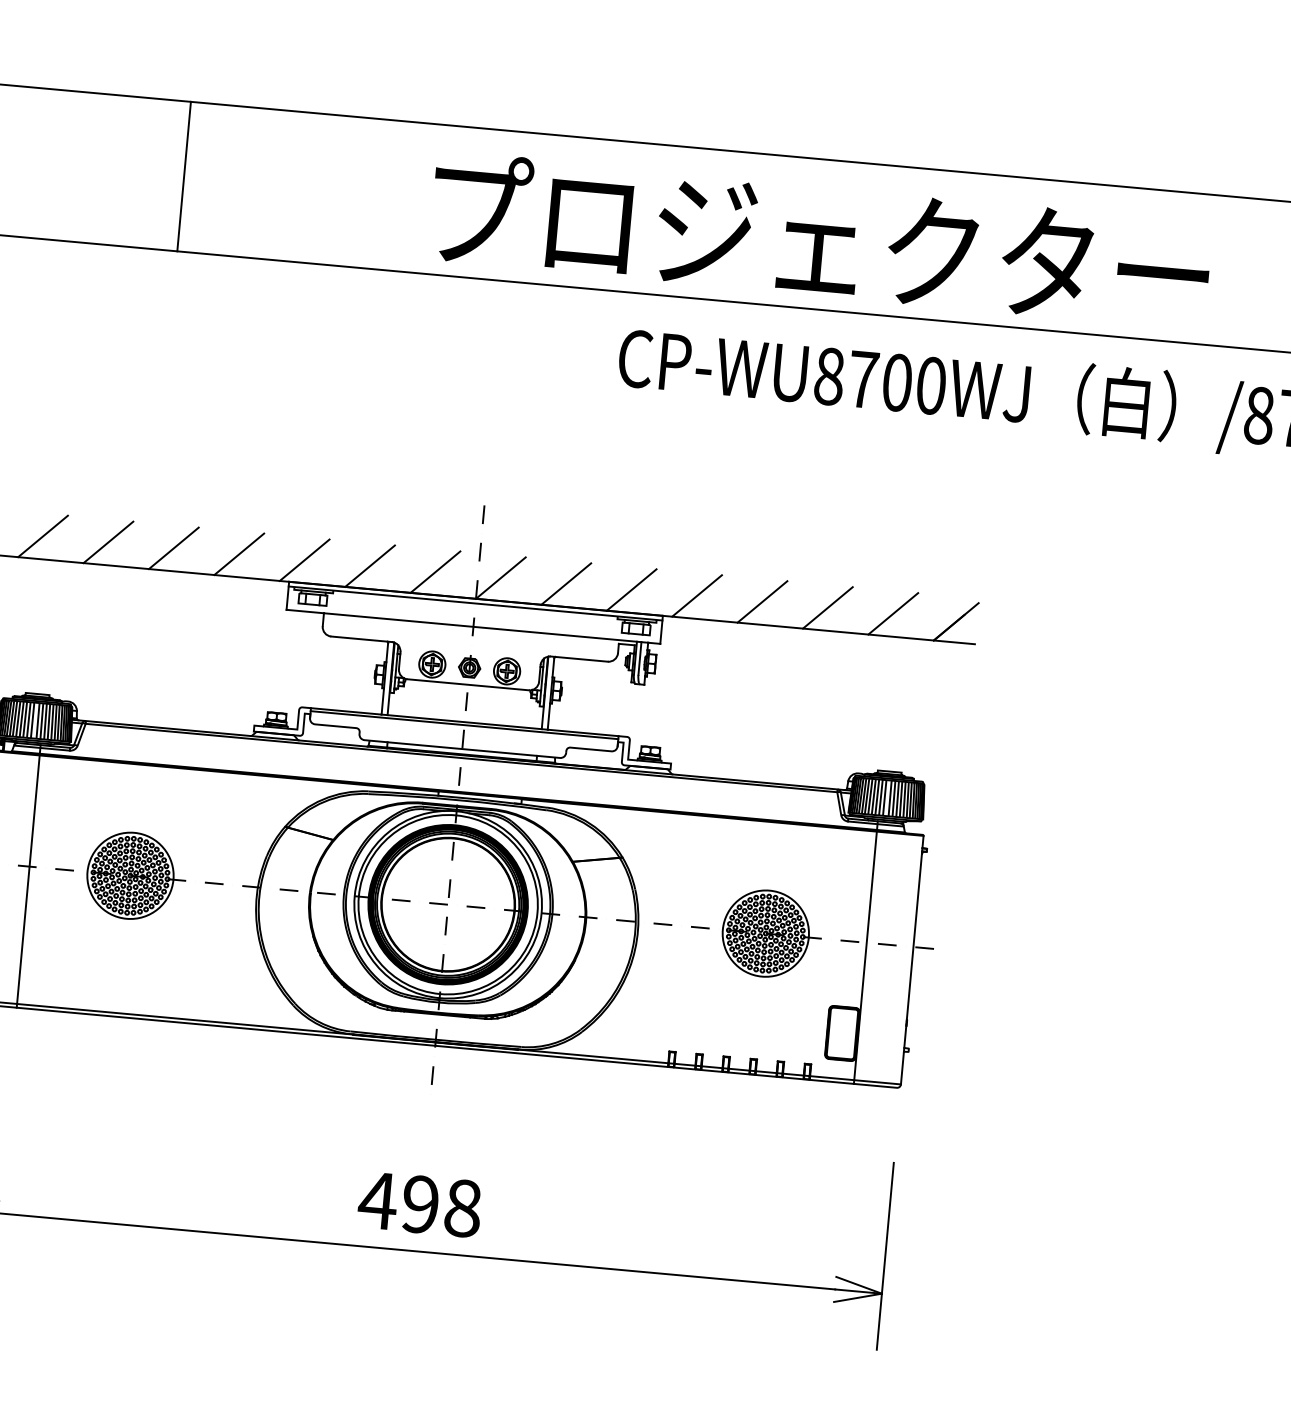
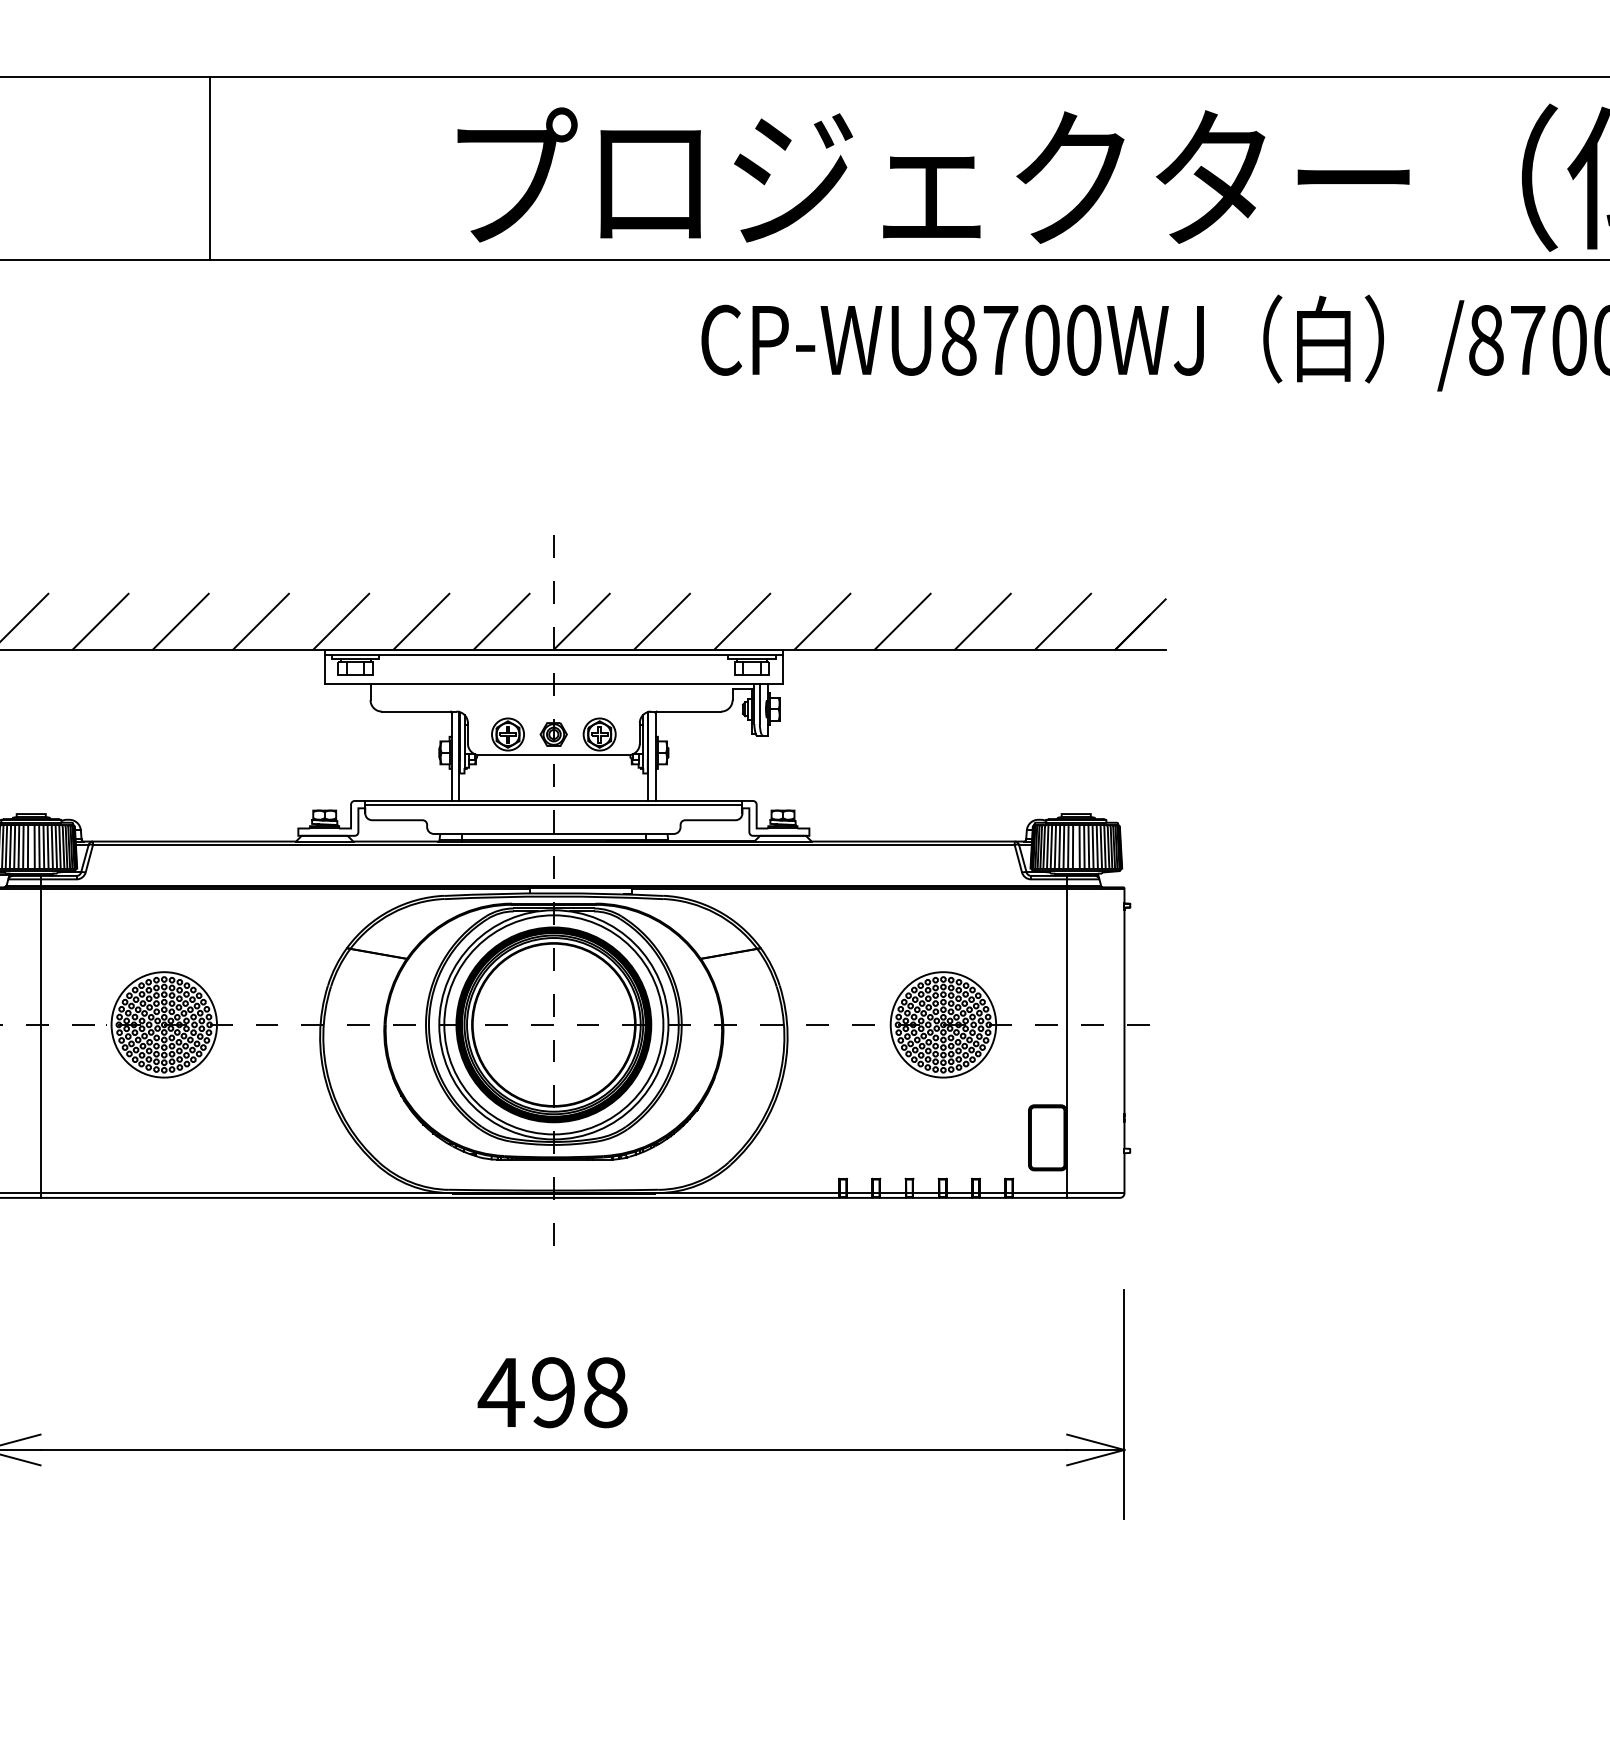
line: (184, 176) -> (210, 168), moved

